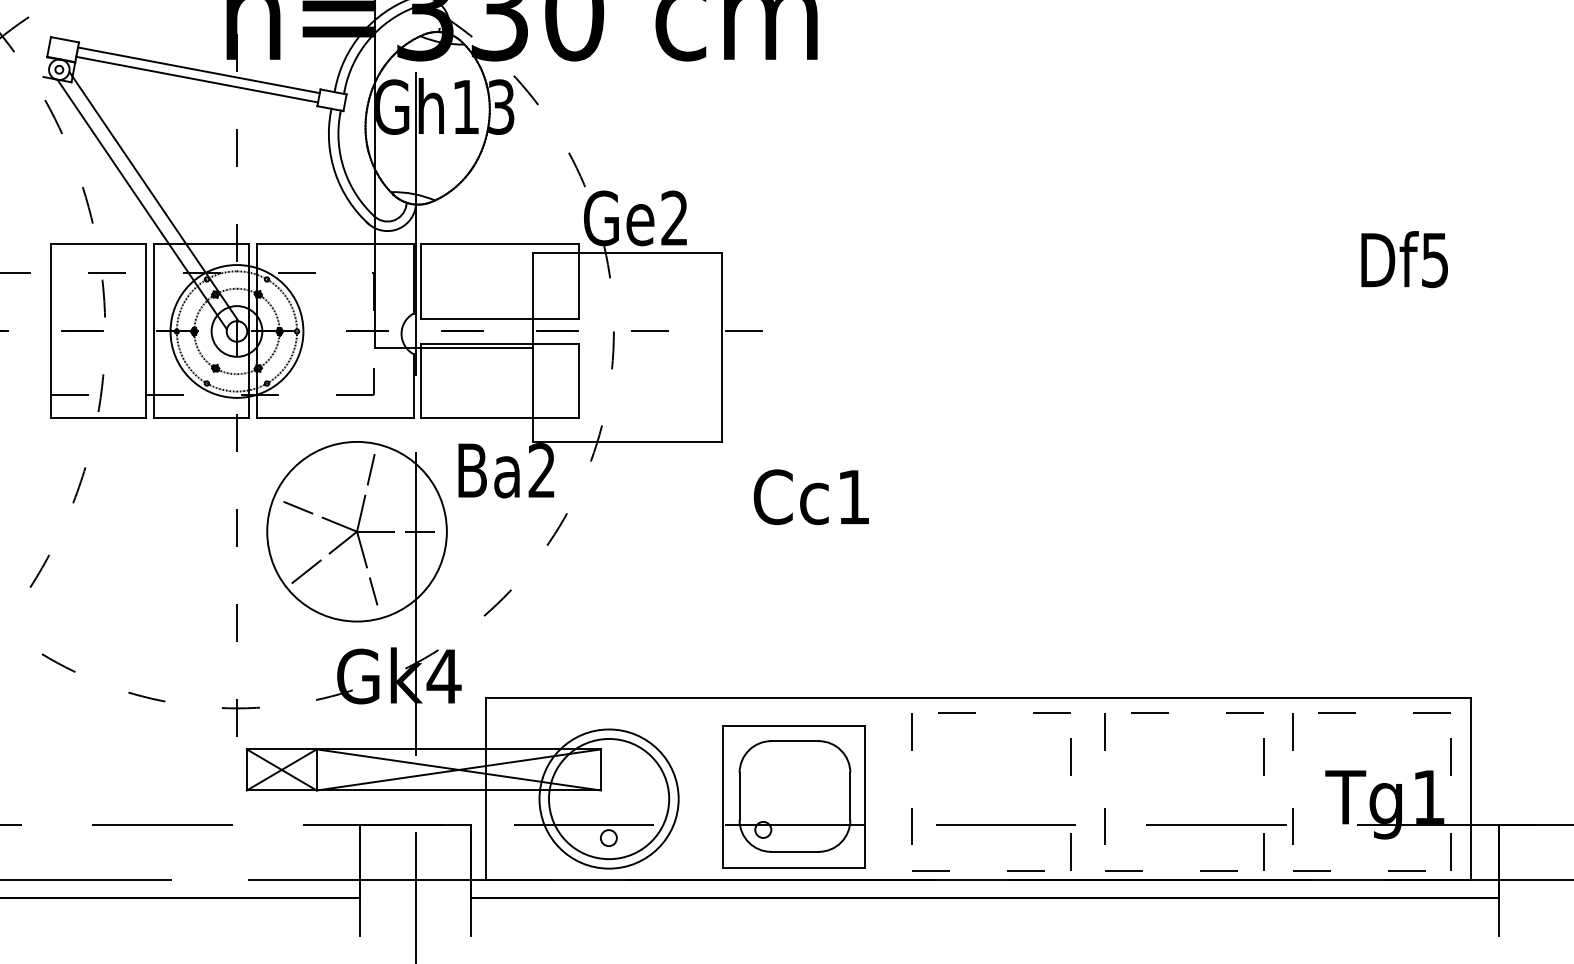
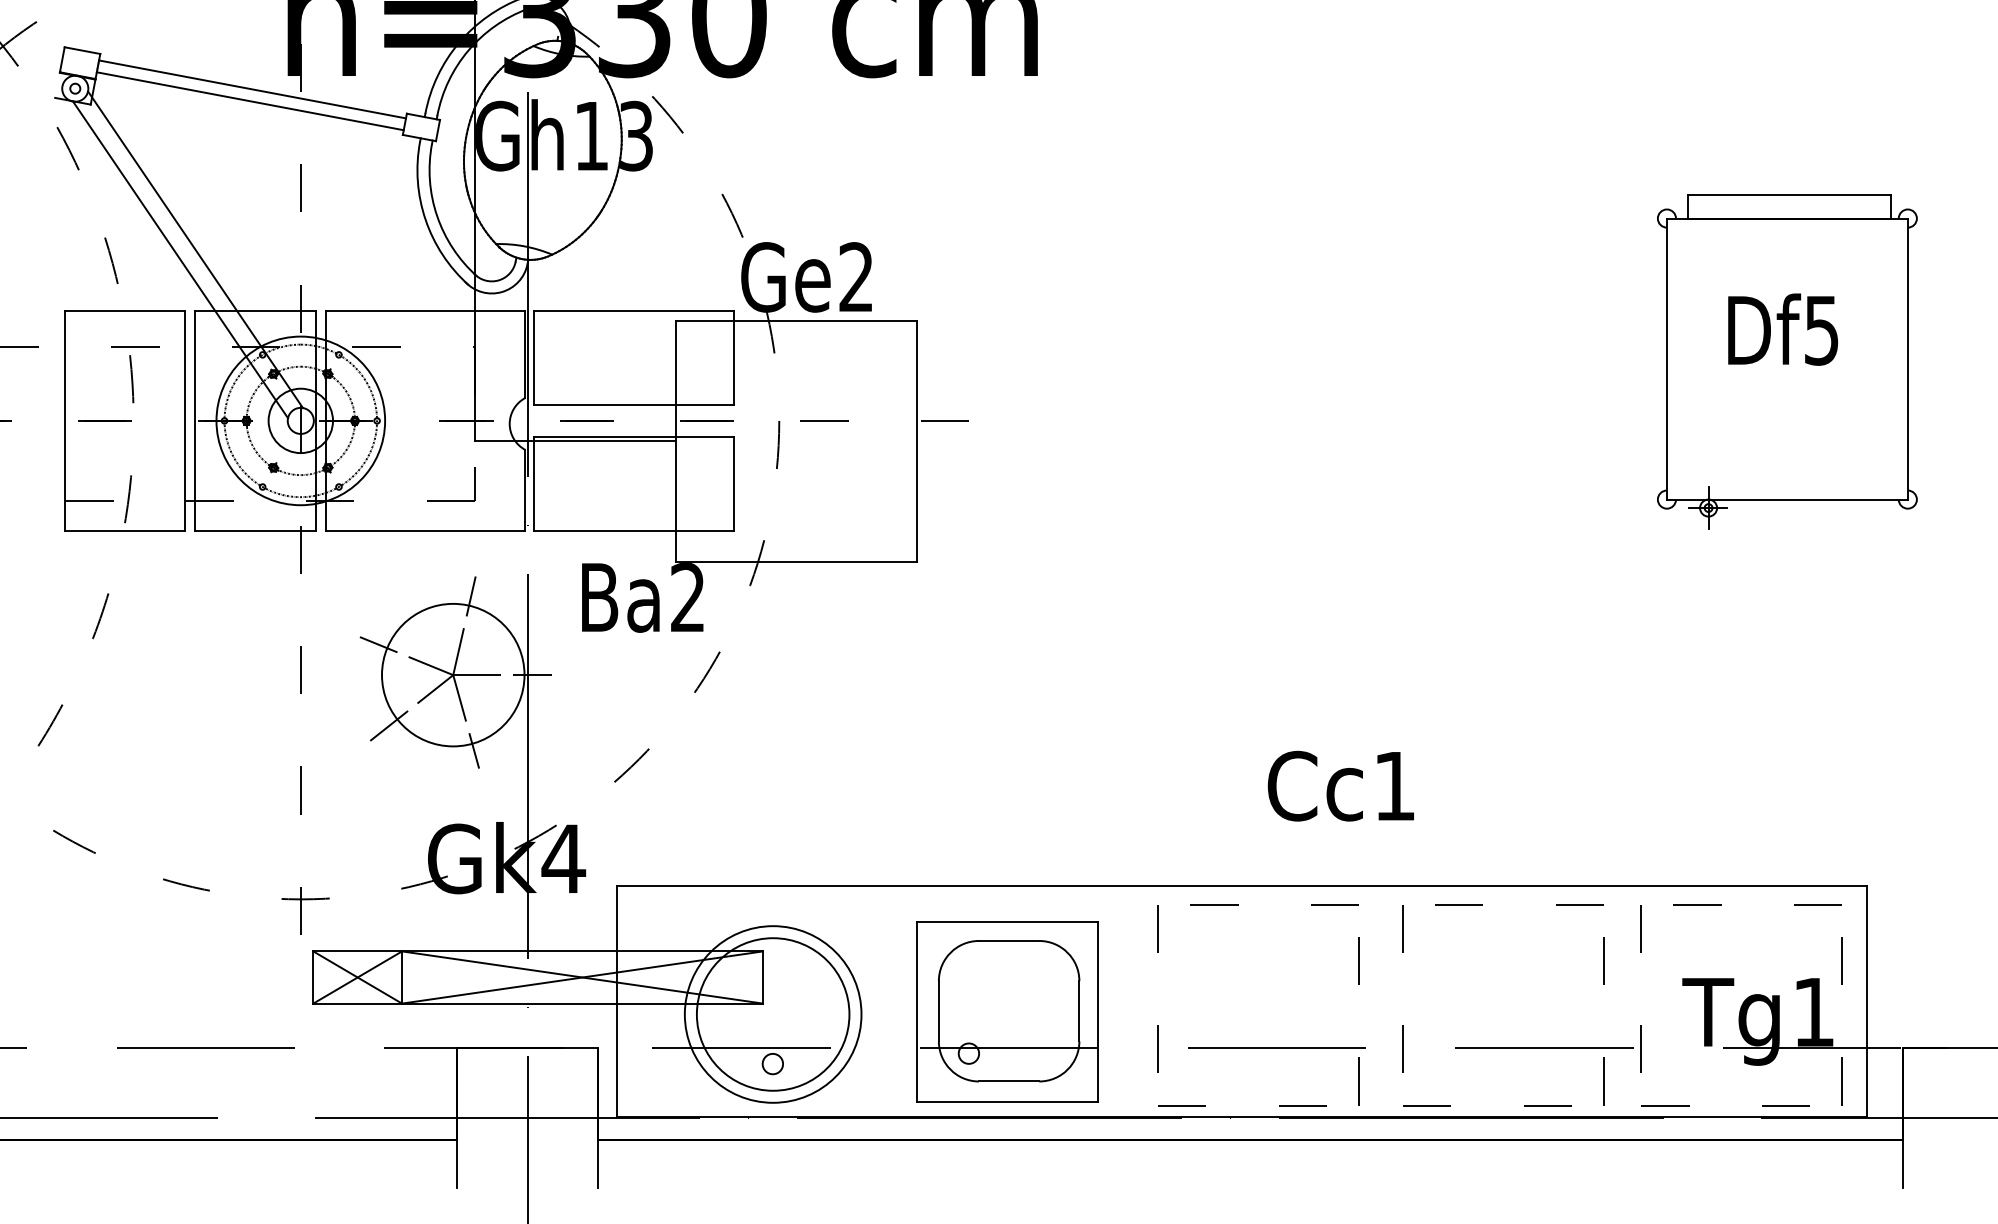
part: (1407, 285) -> (1786, 362), added
text: (810, 497) -> (1339, 786), moved
circle: (356, 531) -> (452, 674), size x0.62

